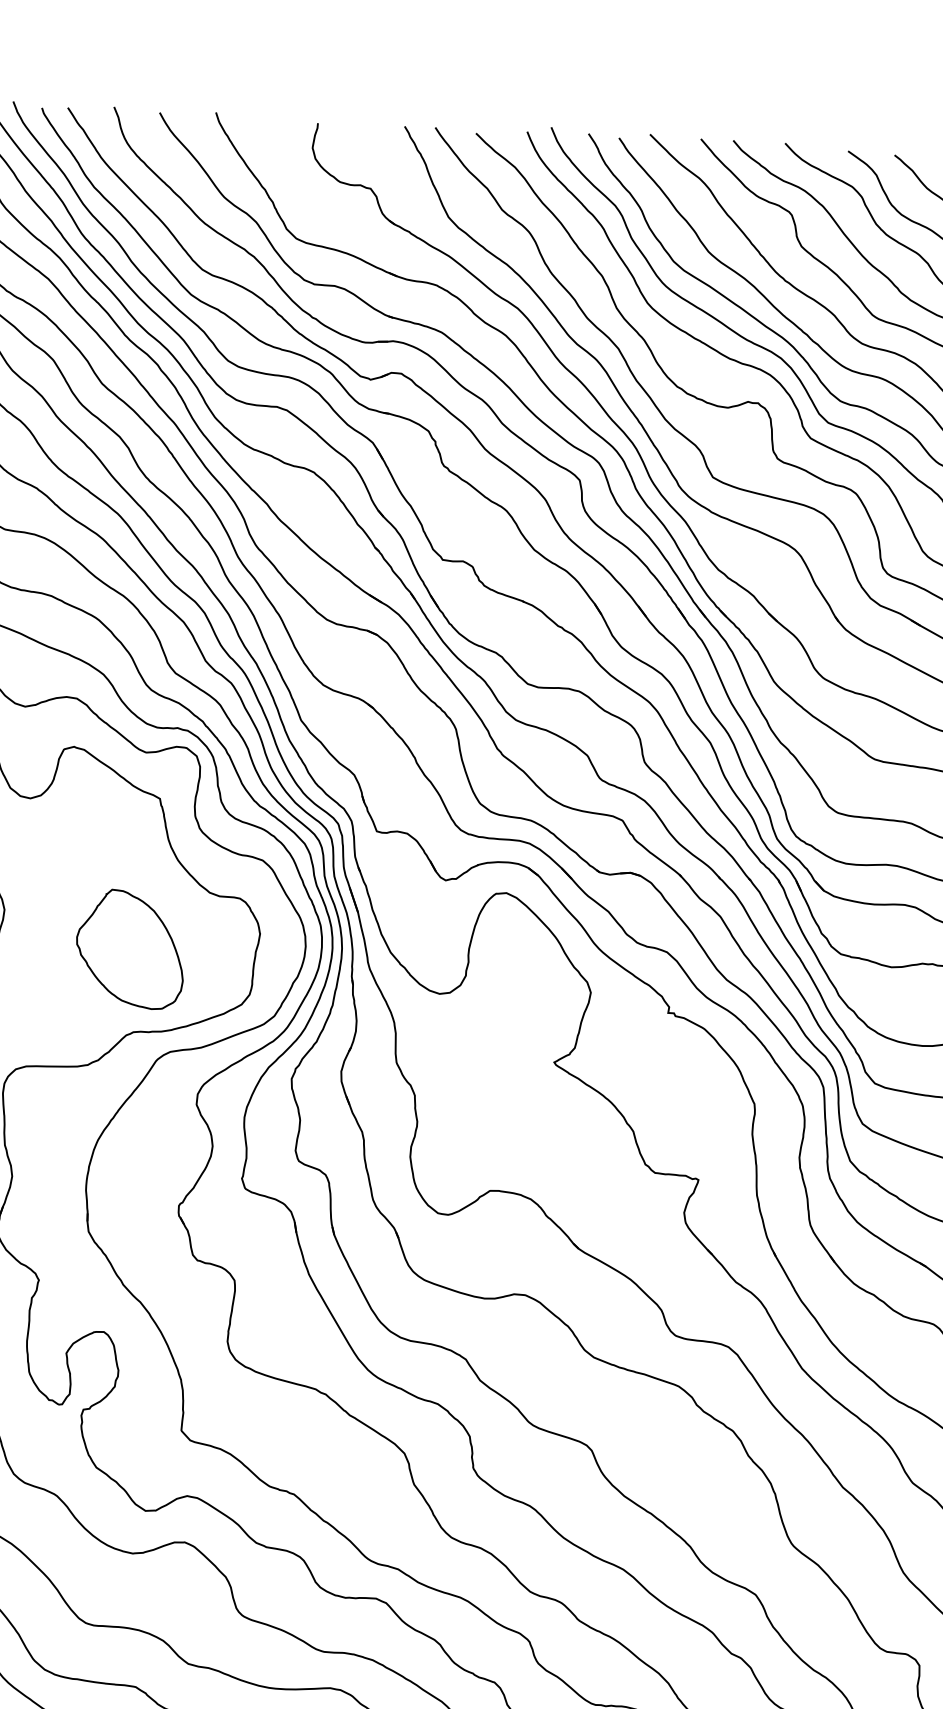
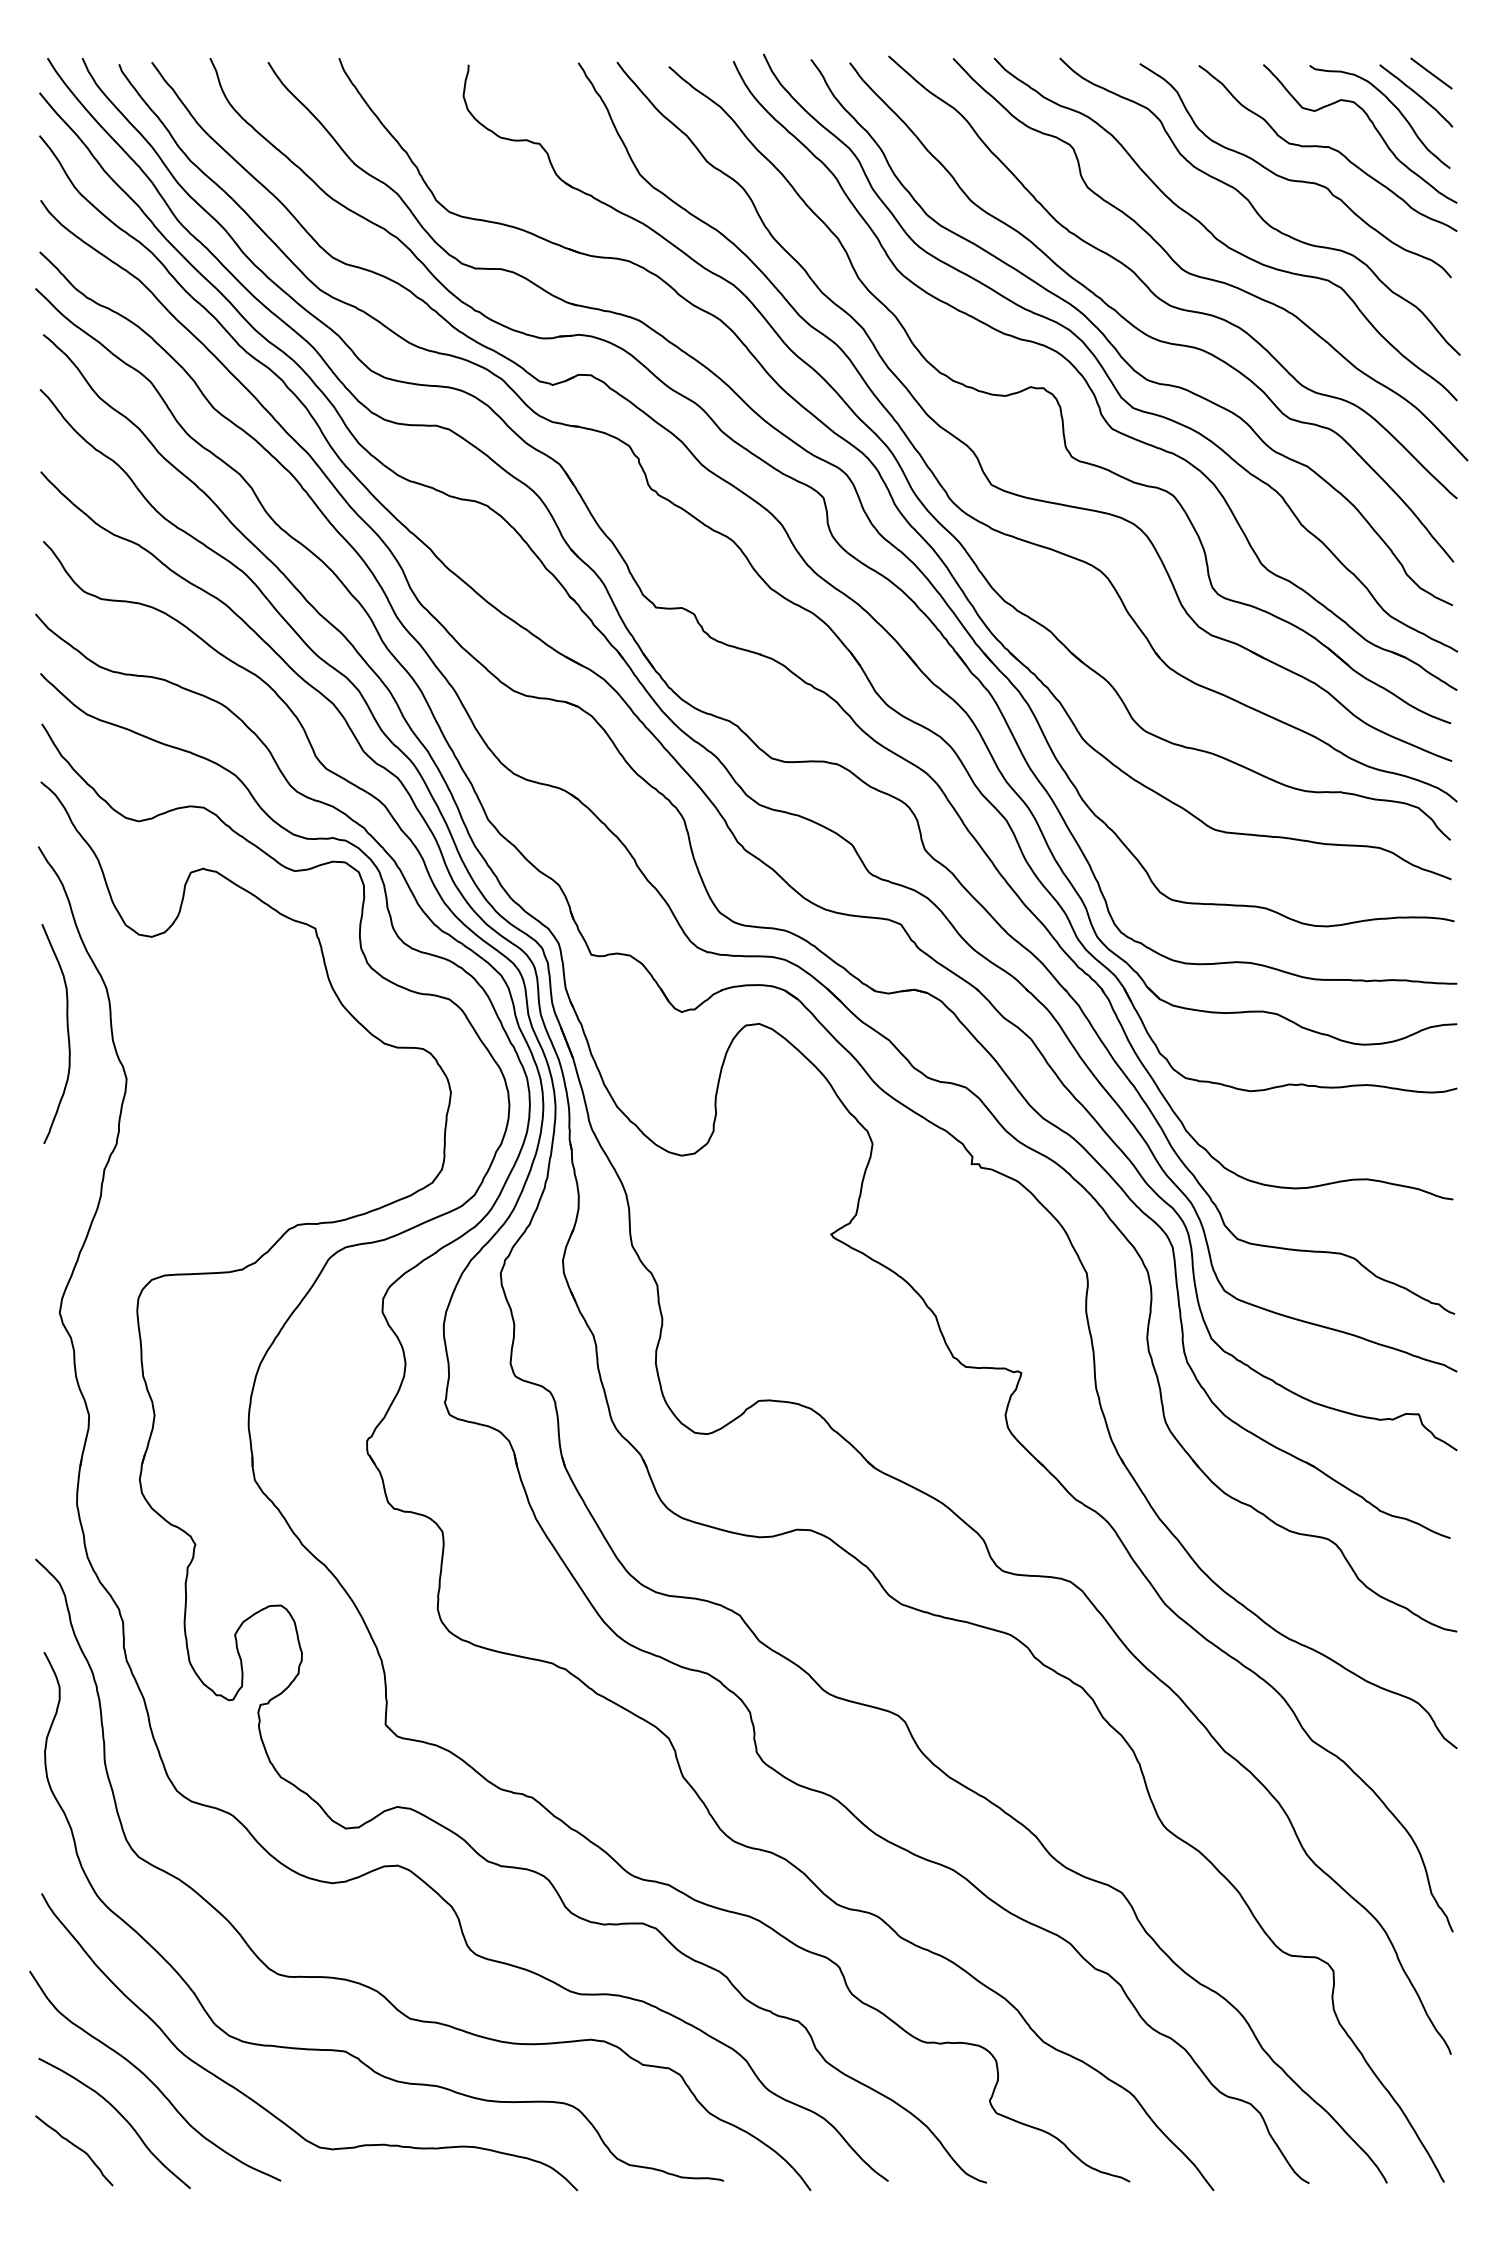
part: (130, 949) -> (288, 1120), removed

